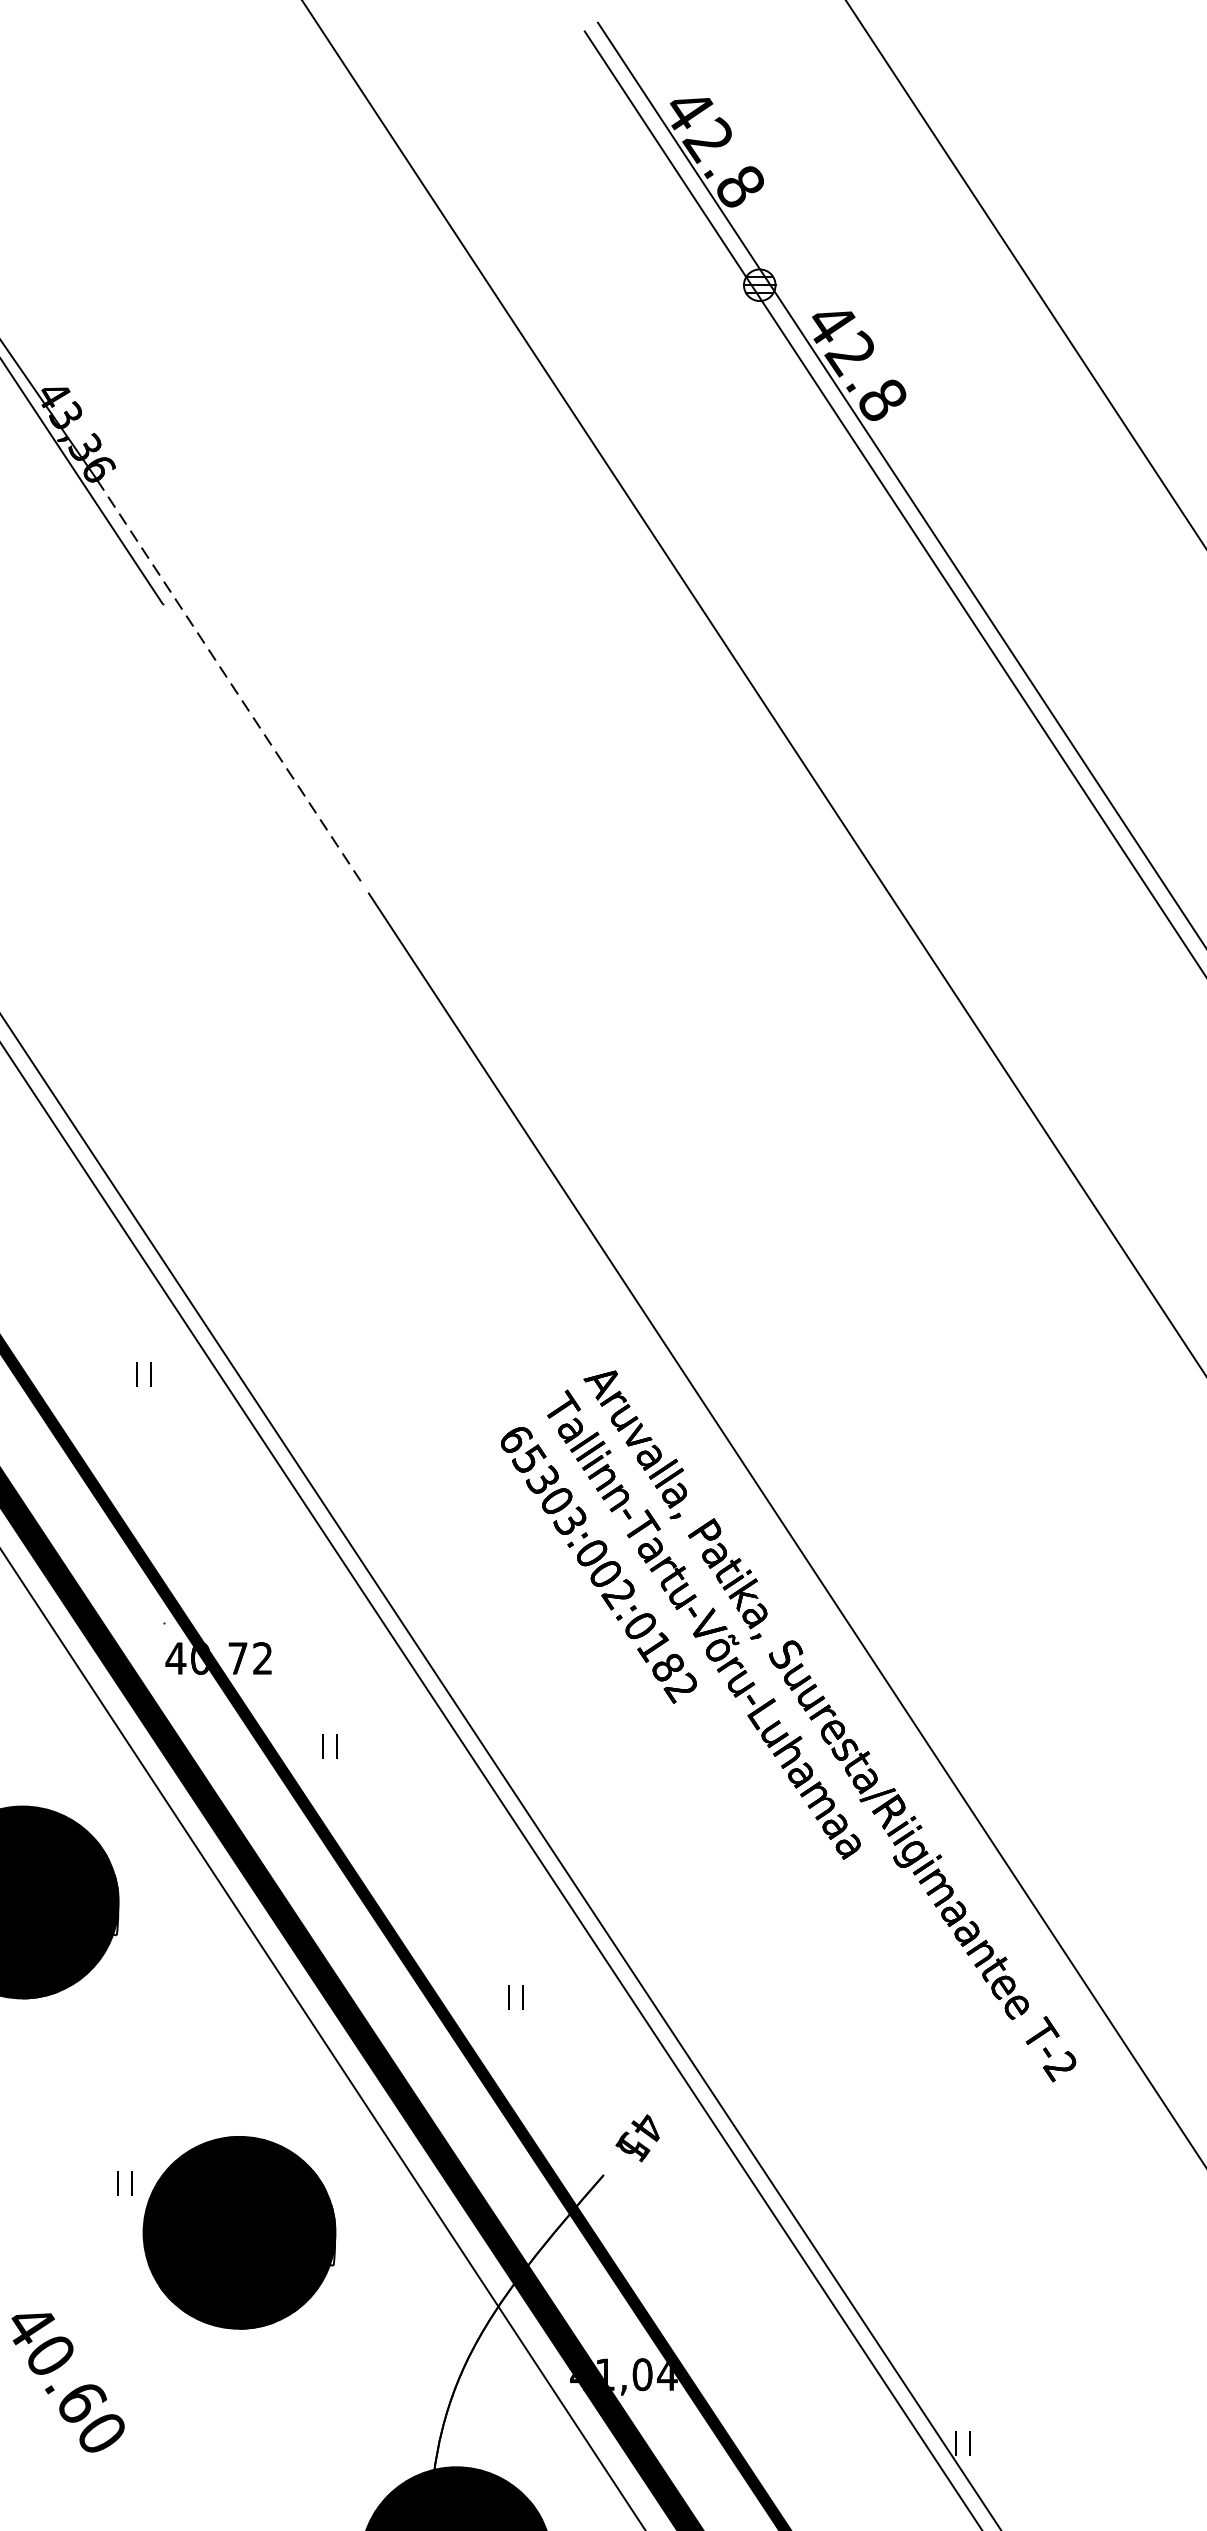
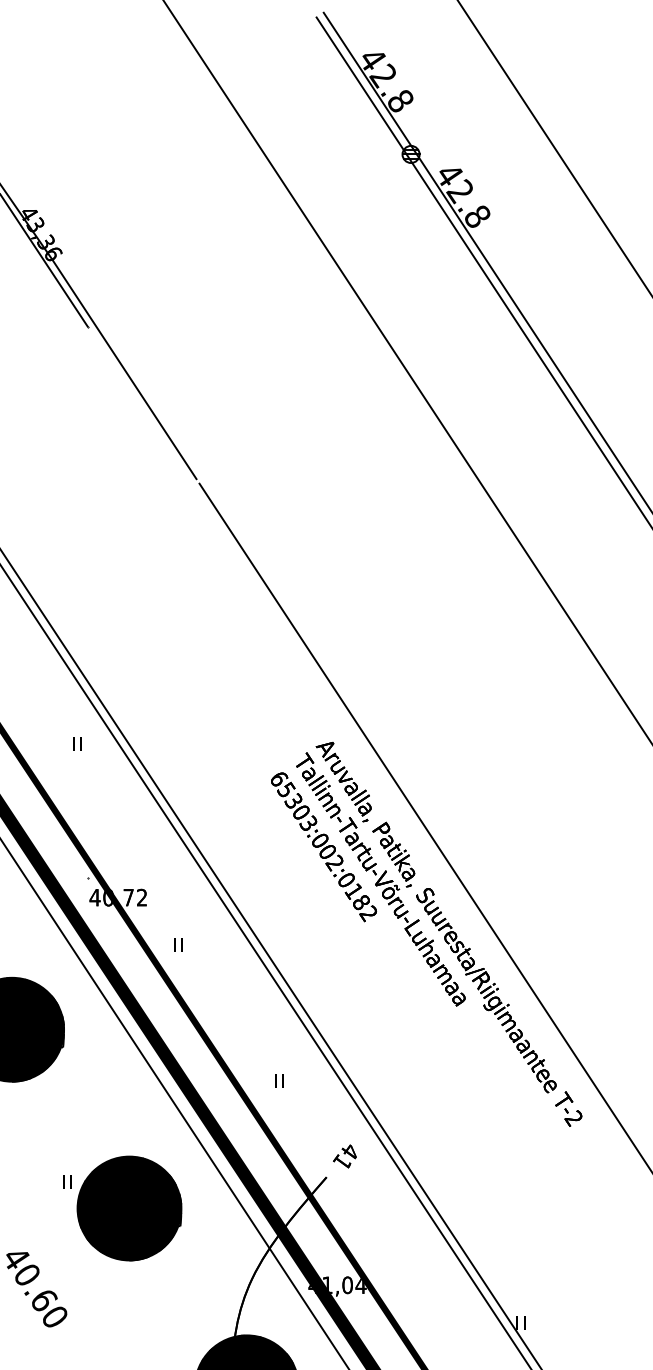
line: (230, 682) -> (124, 369), dashed -> solid
text: (633, 2145) -> (342, 1161), 45 -> 41

